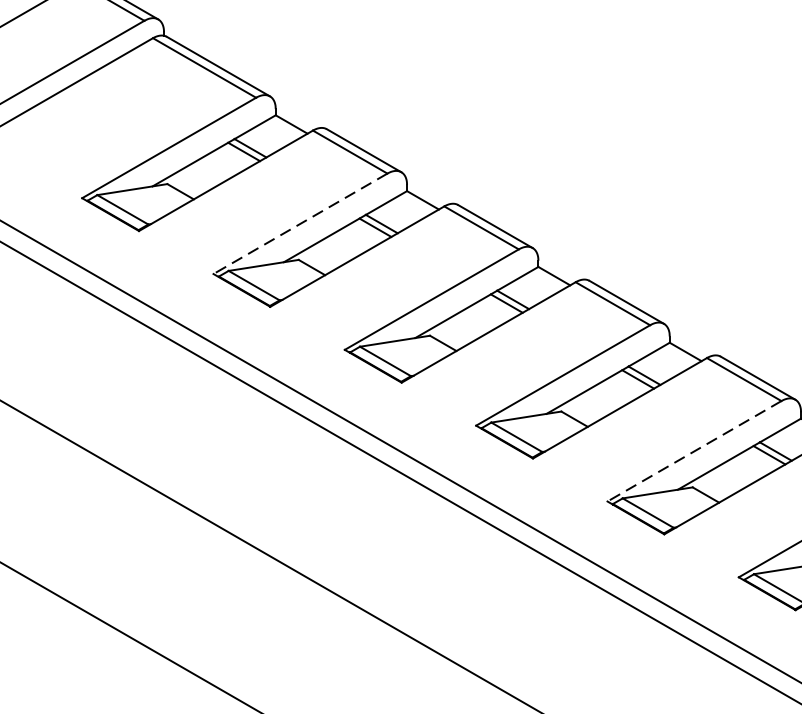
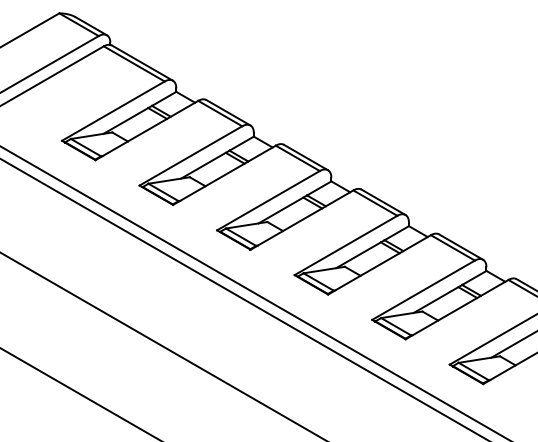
line: (299, 224) -> (190, 156), dashed -> solid
line: (694, 451) -> (423, 290), dashed -> solid

